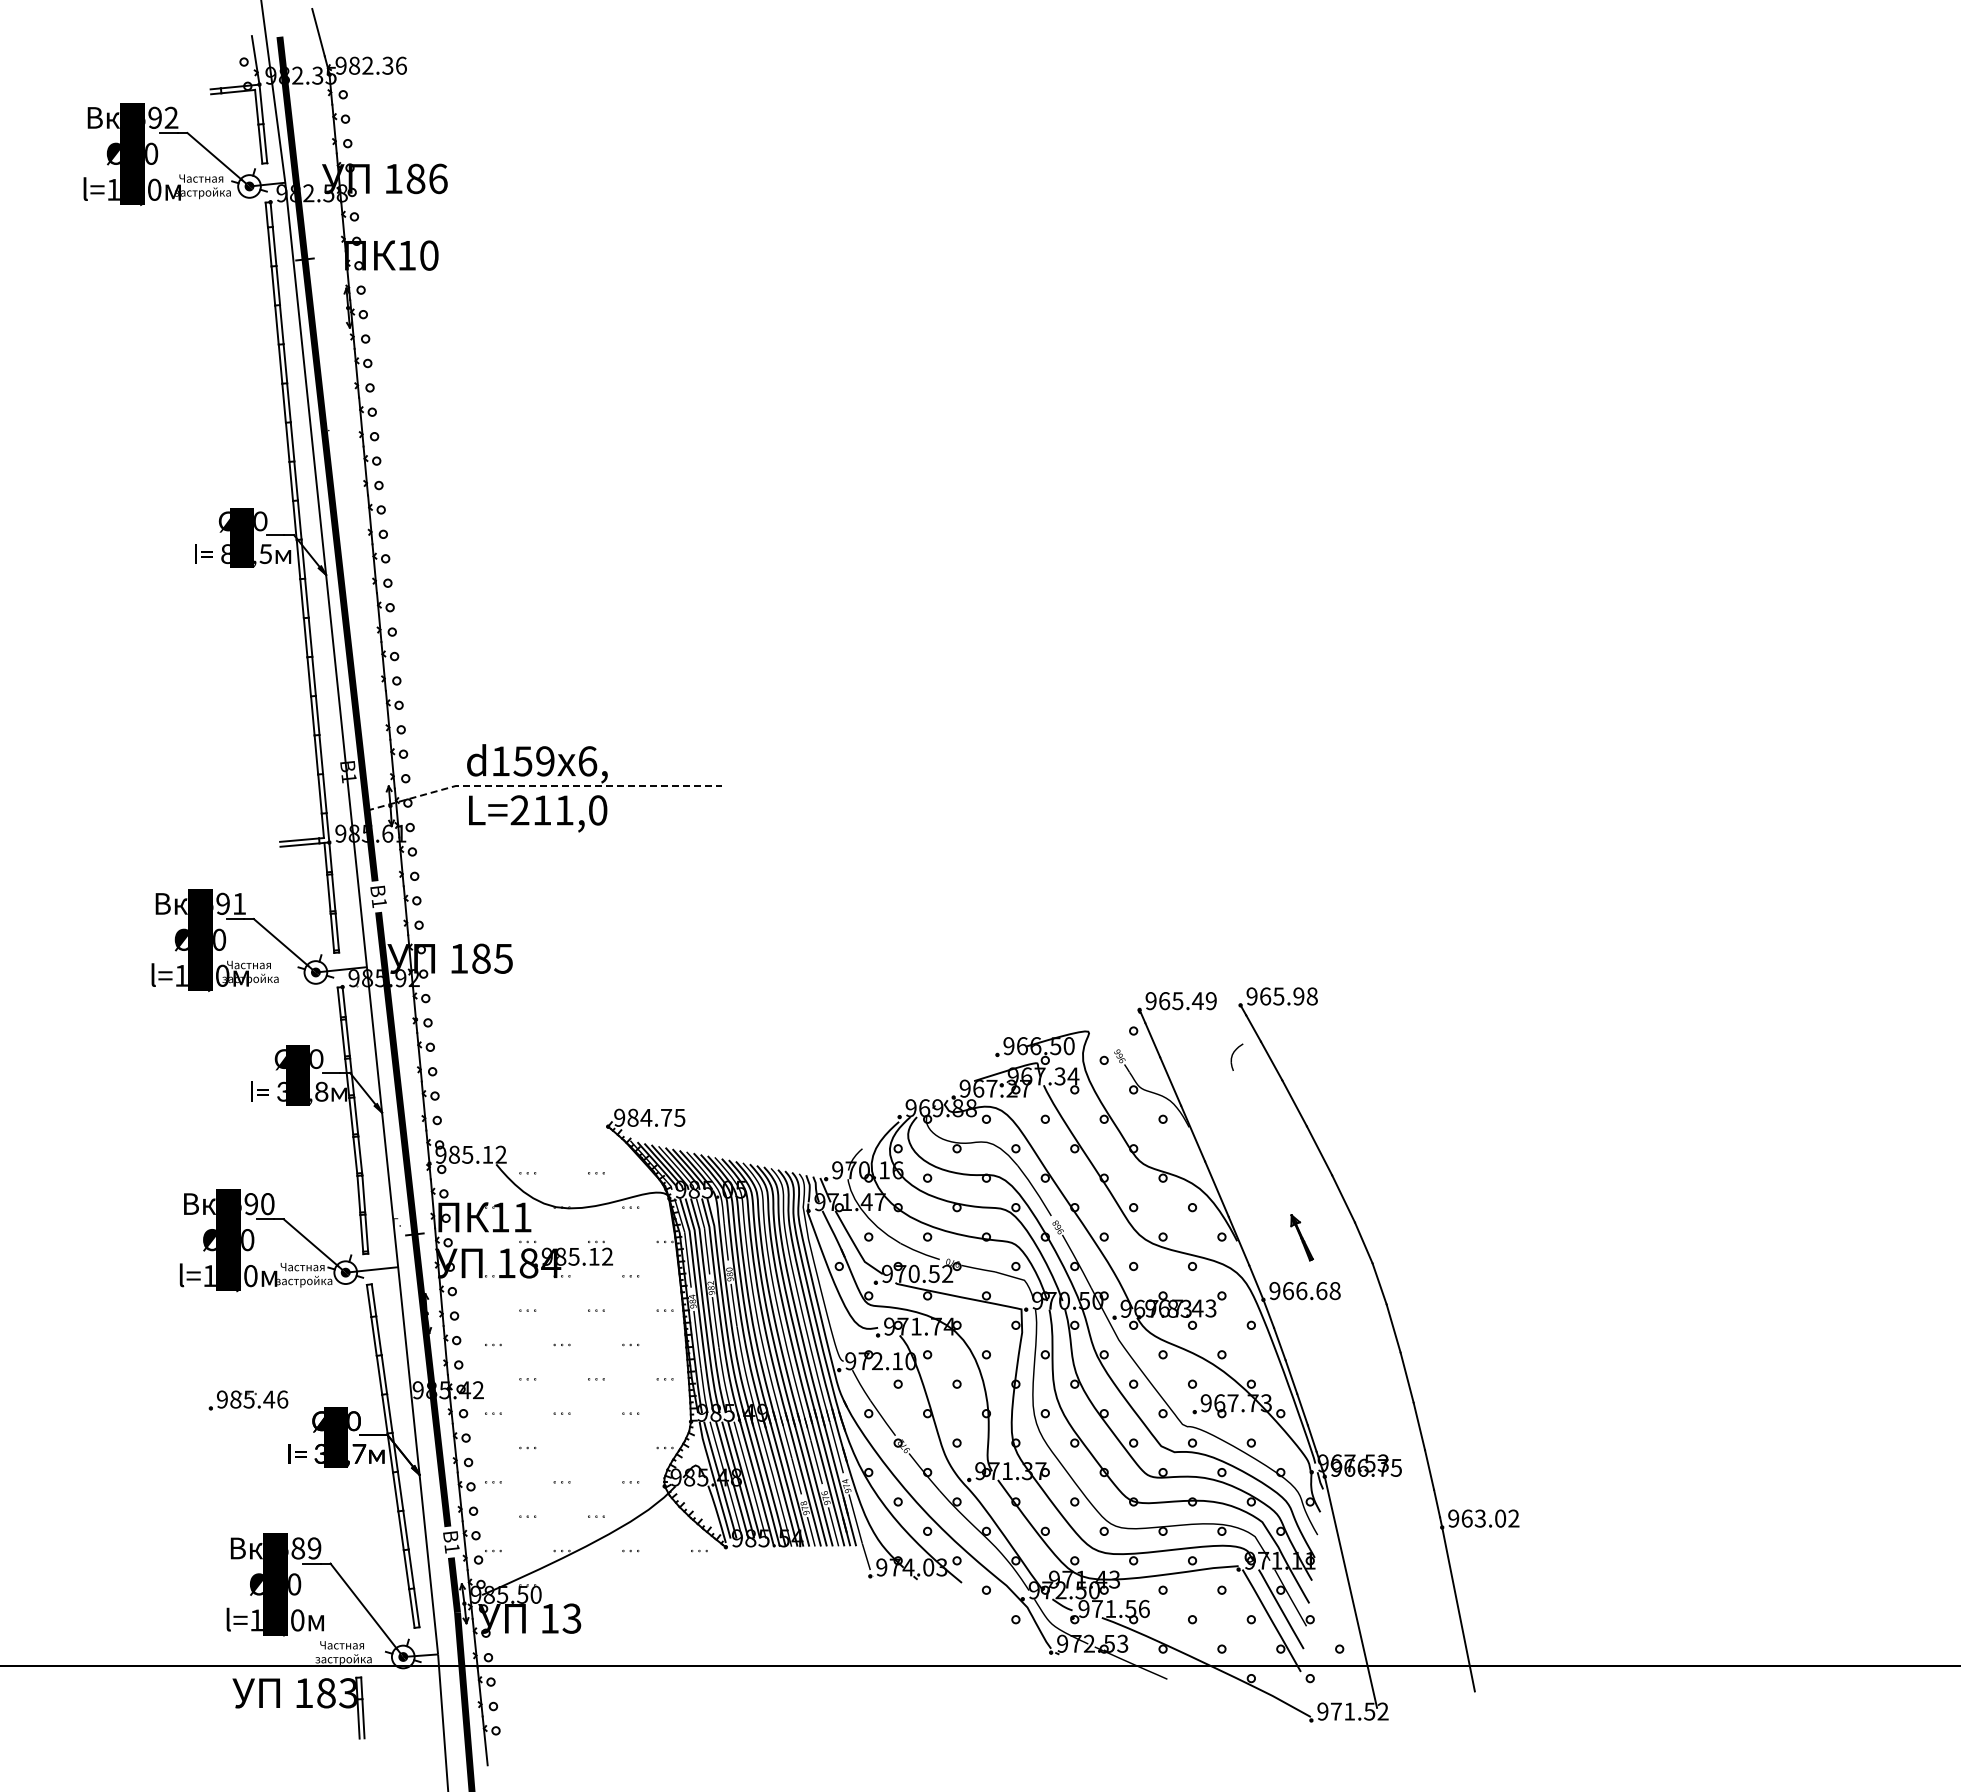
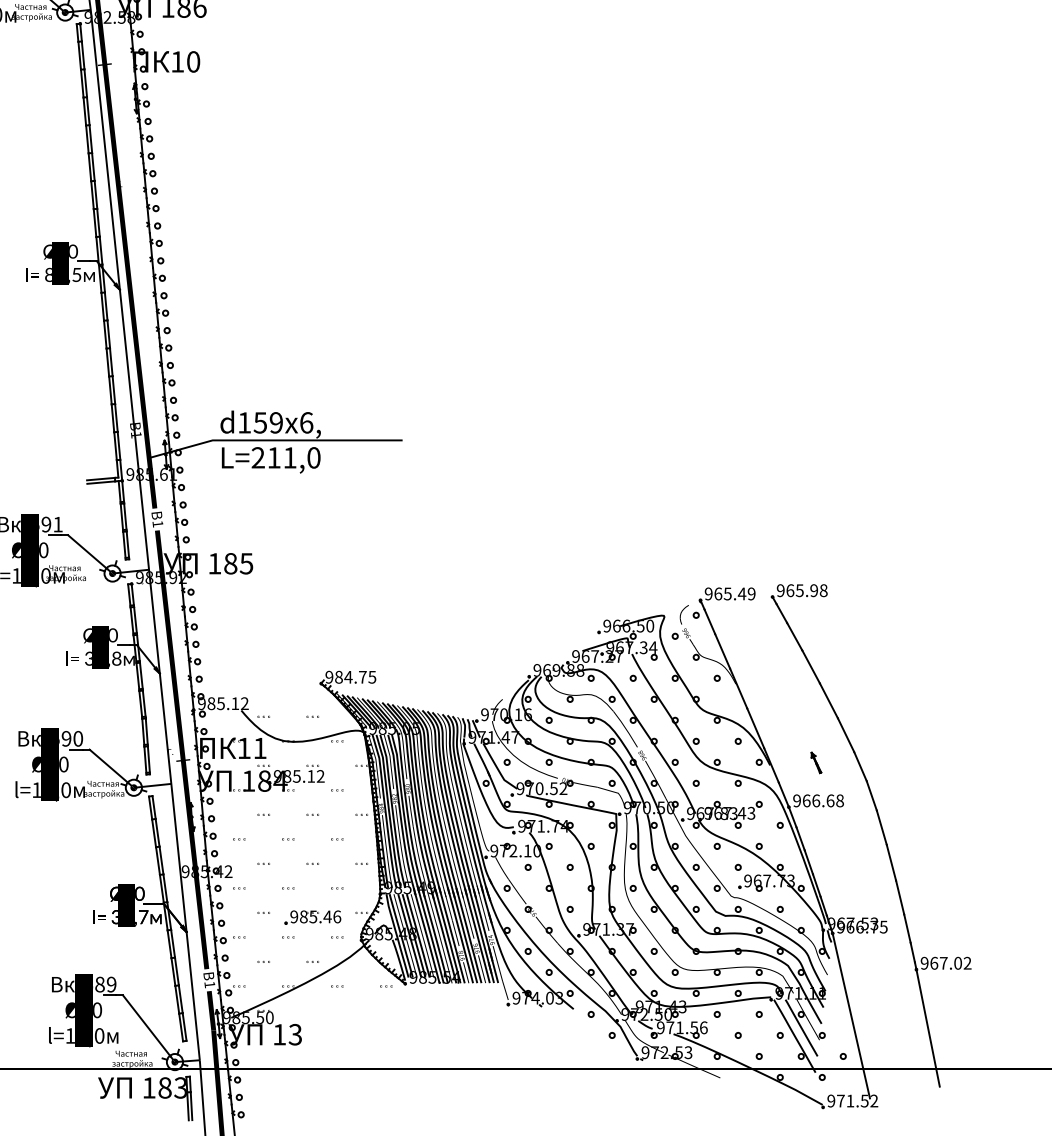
line: (542, 785) -> (274, 440), dashed -> solid
part: (1236, 1056) -> (684, 614), moved
part: (1301, 1237) -> (816, 762), size x0.62
part: (248, 1400) -> (312, 917), moved
text: (1480, 1518) -> (943, 963), 963.02 -> 967.02
part: (298, 1707) -> (145, 1098), moved

